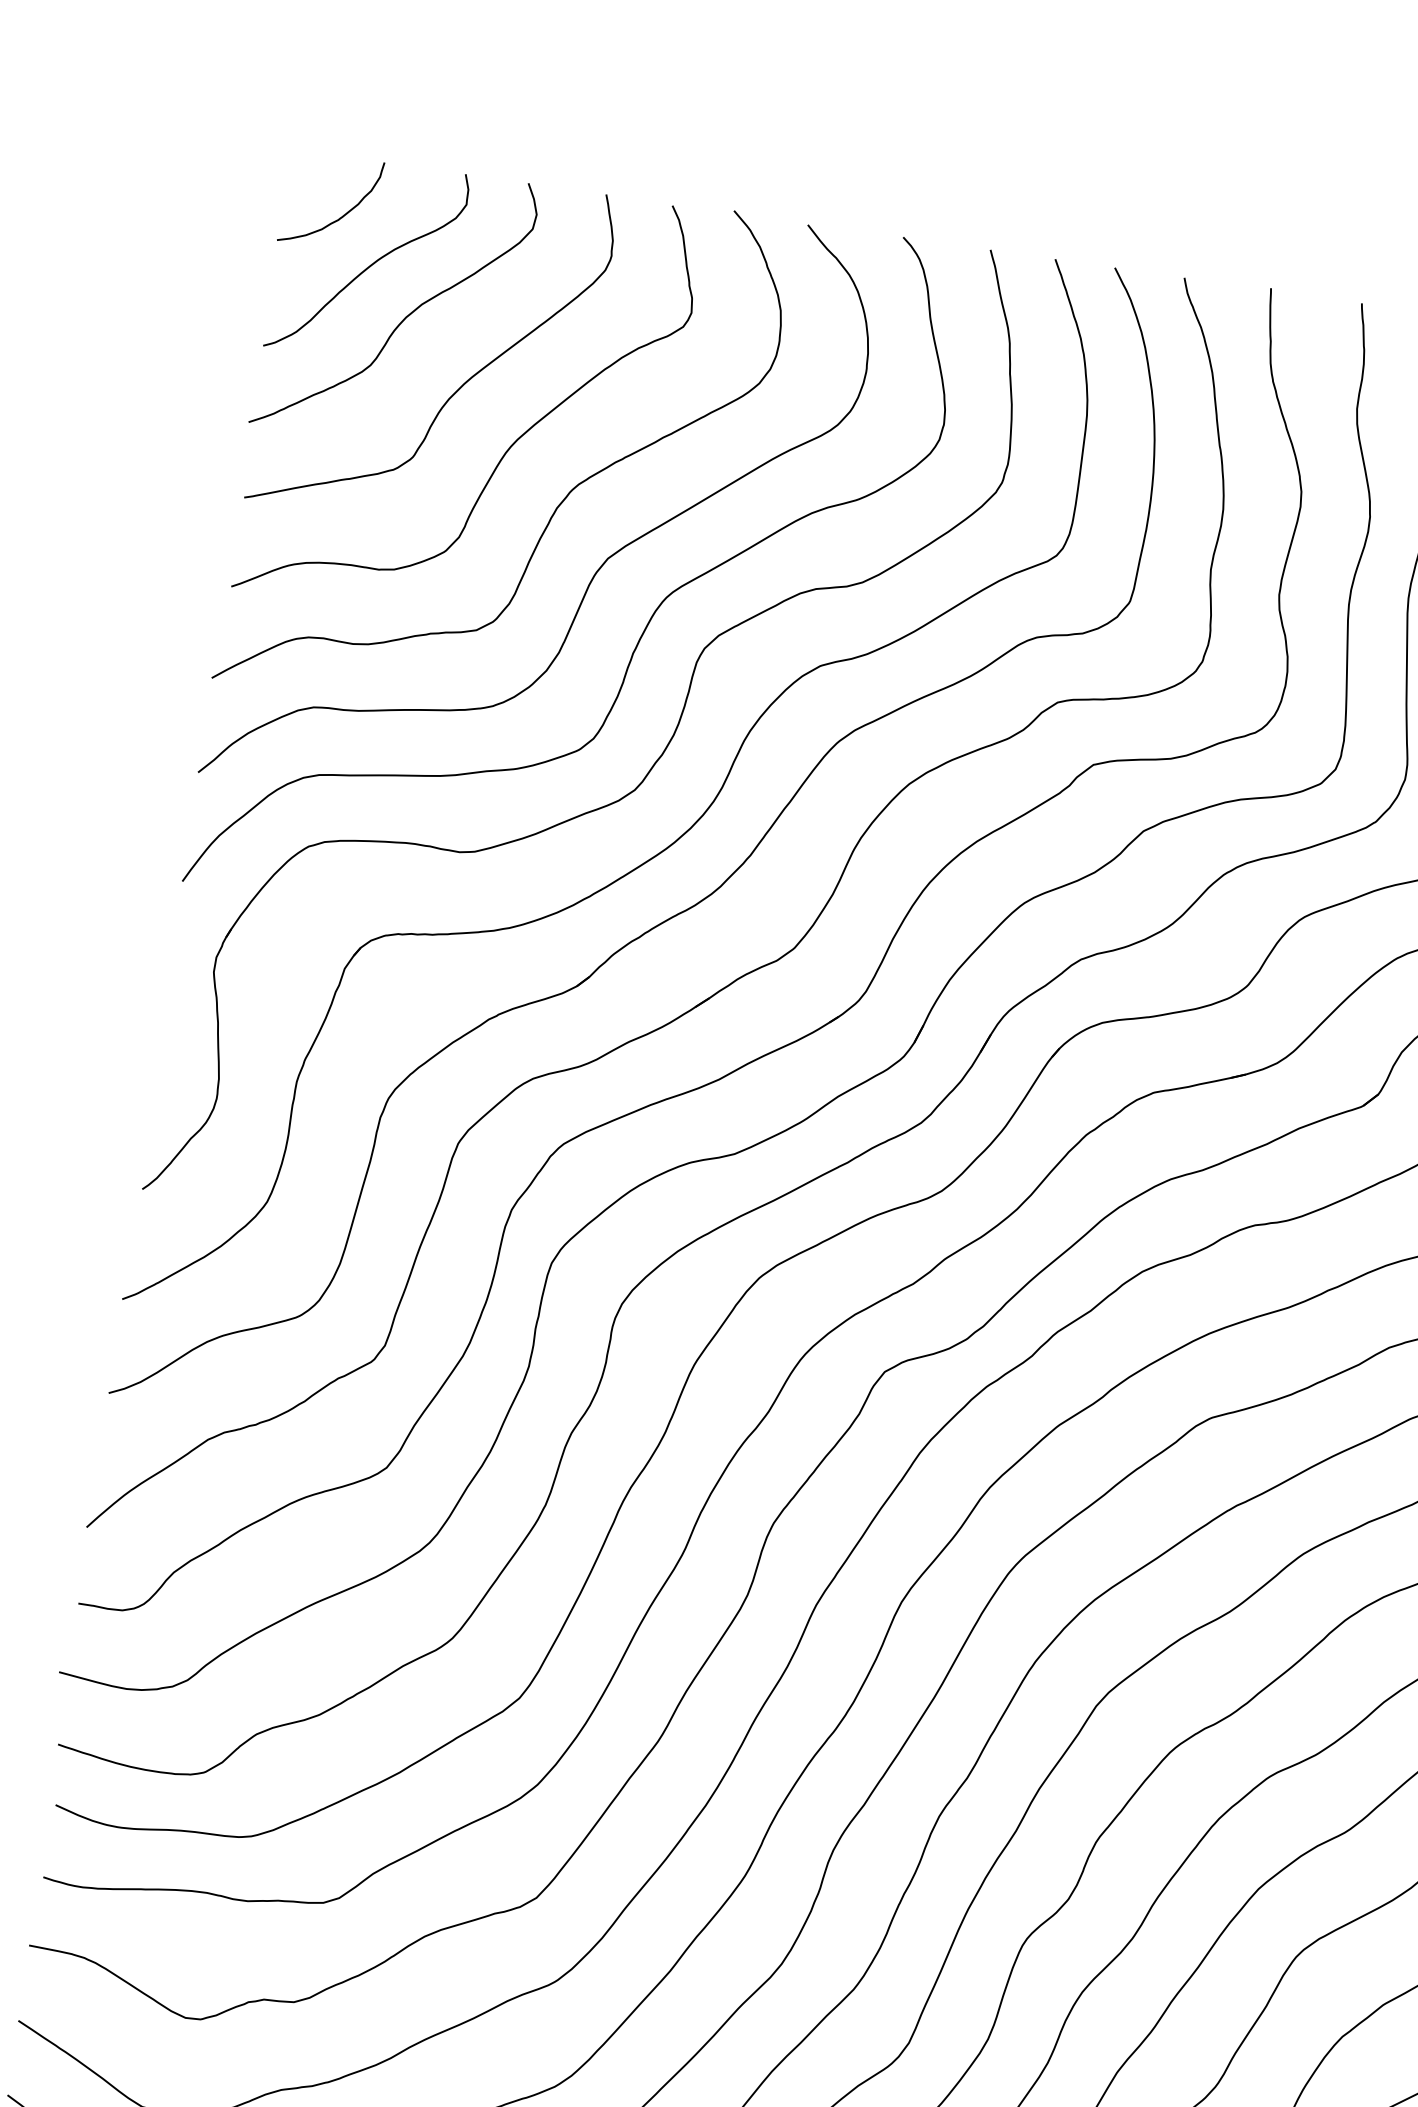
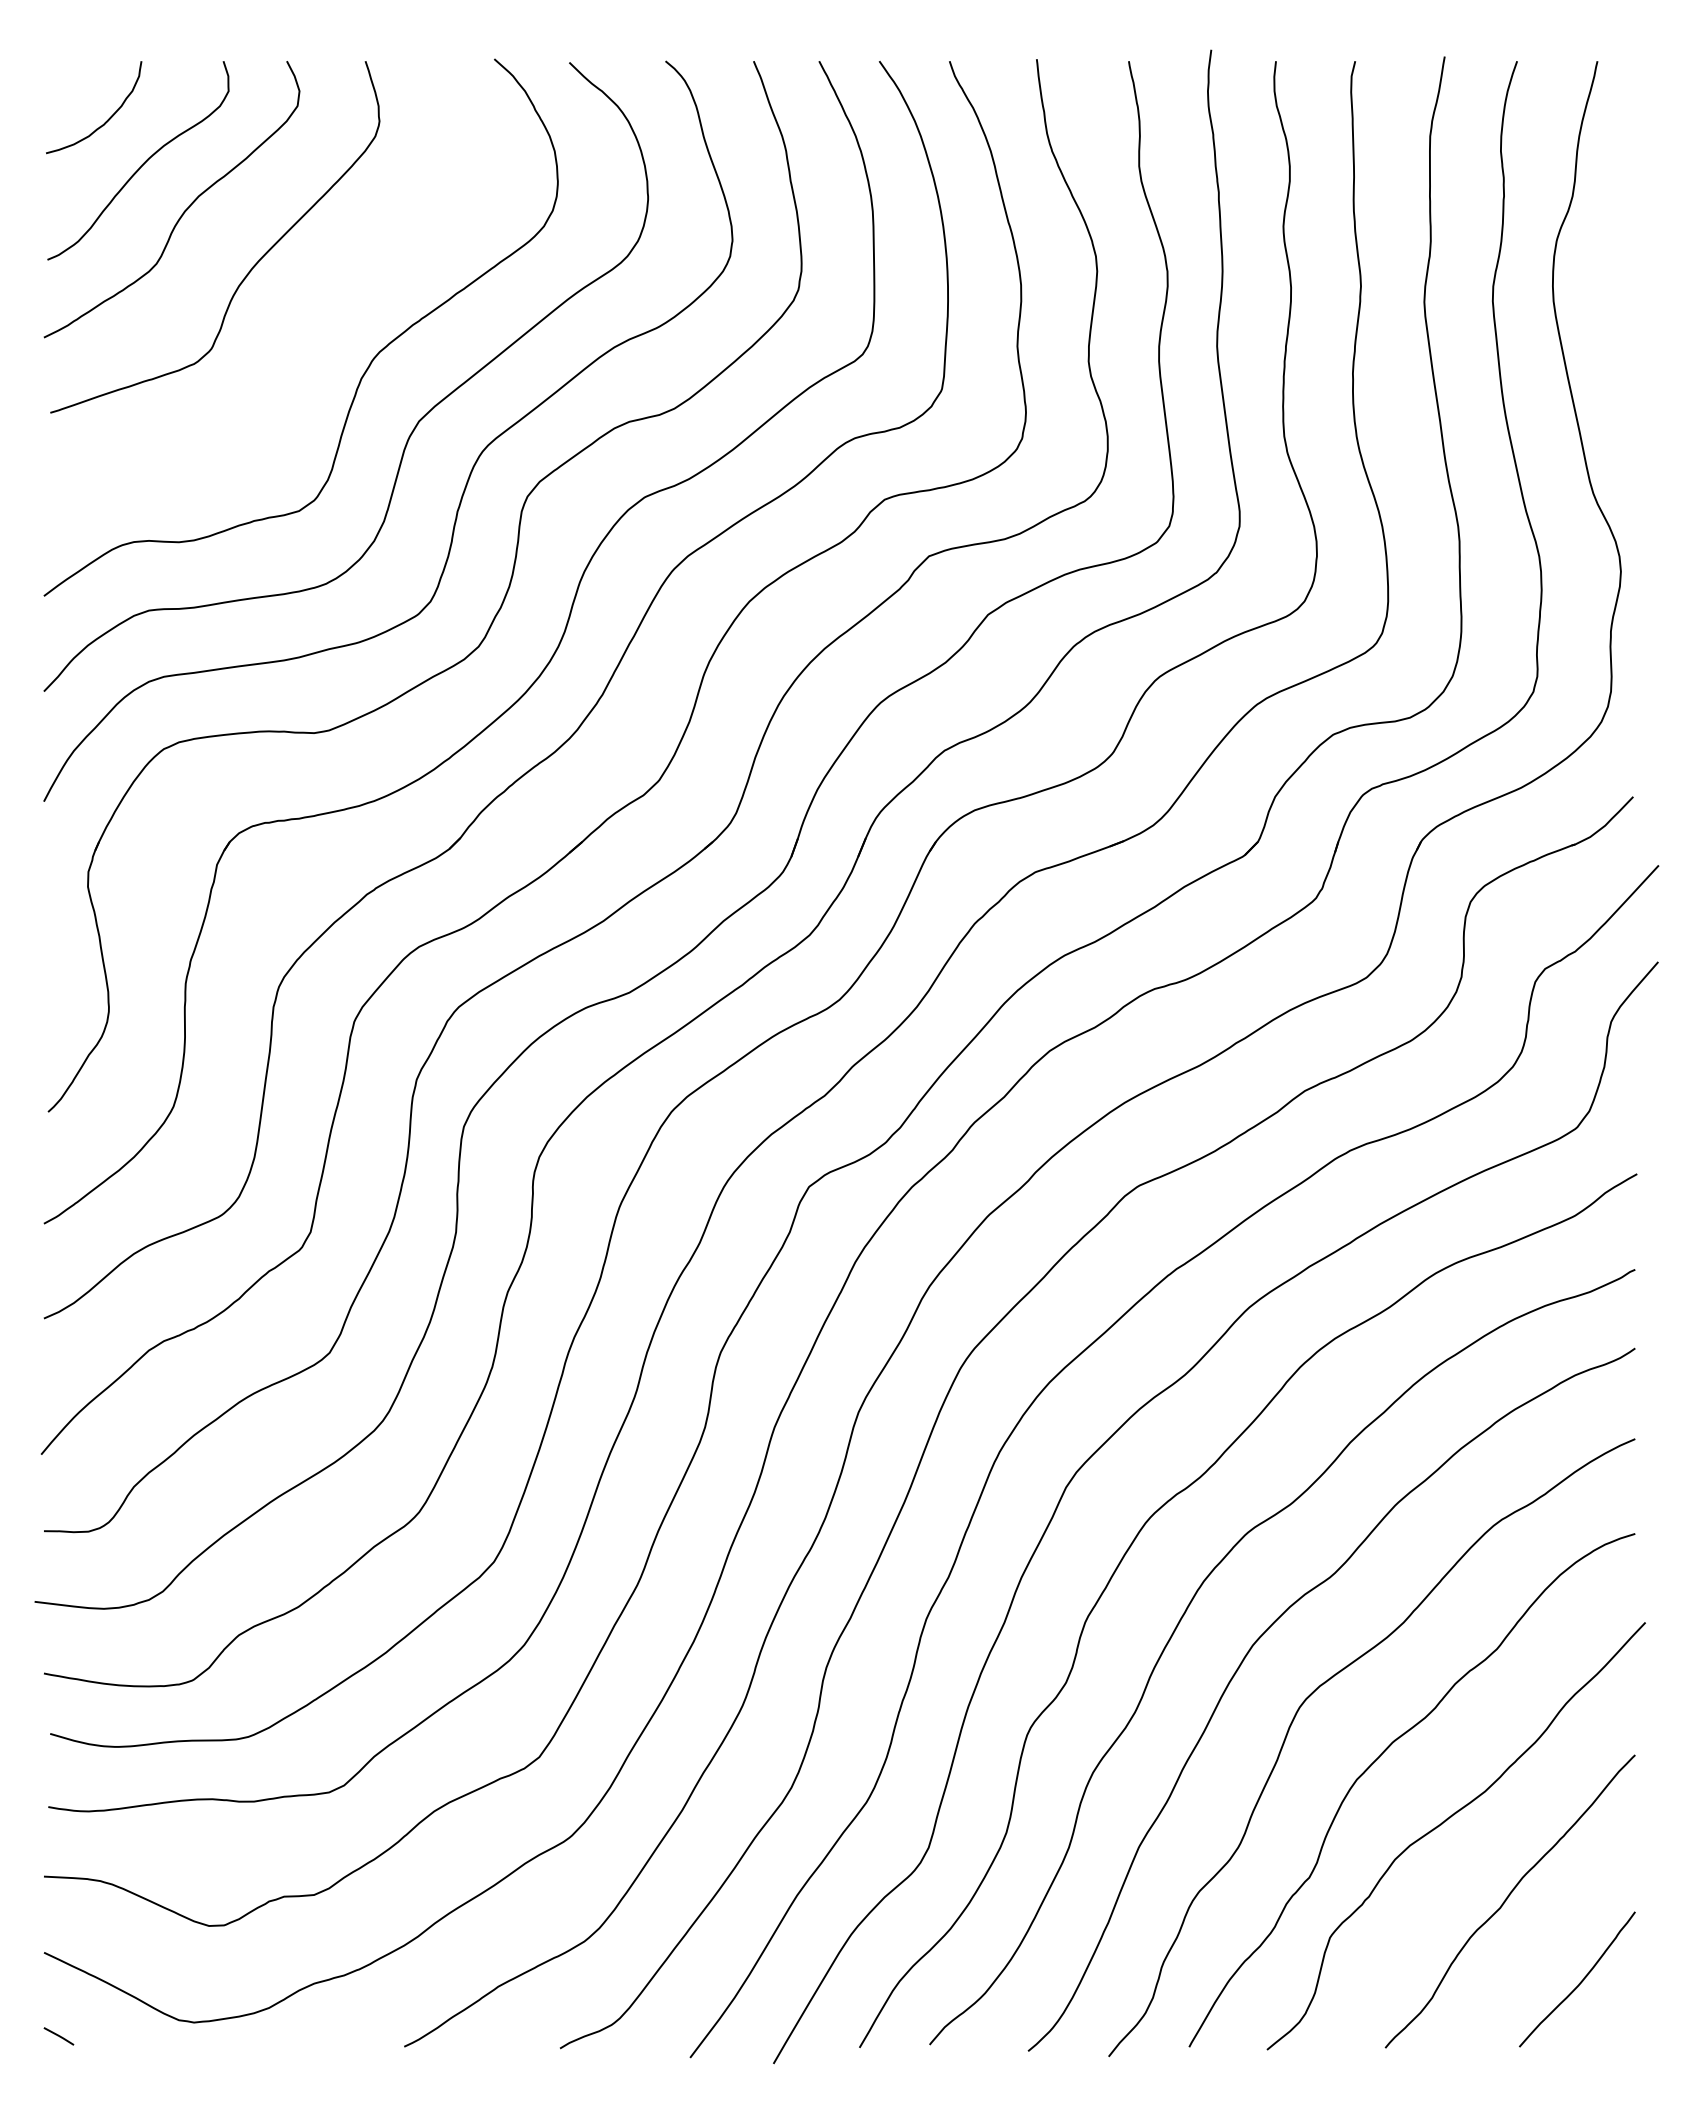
curve: (515, 440) -> (310, 317), removed

